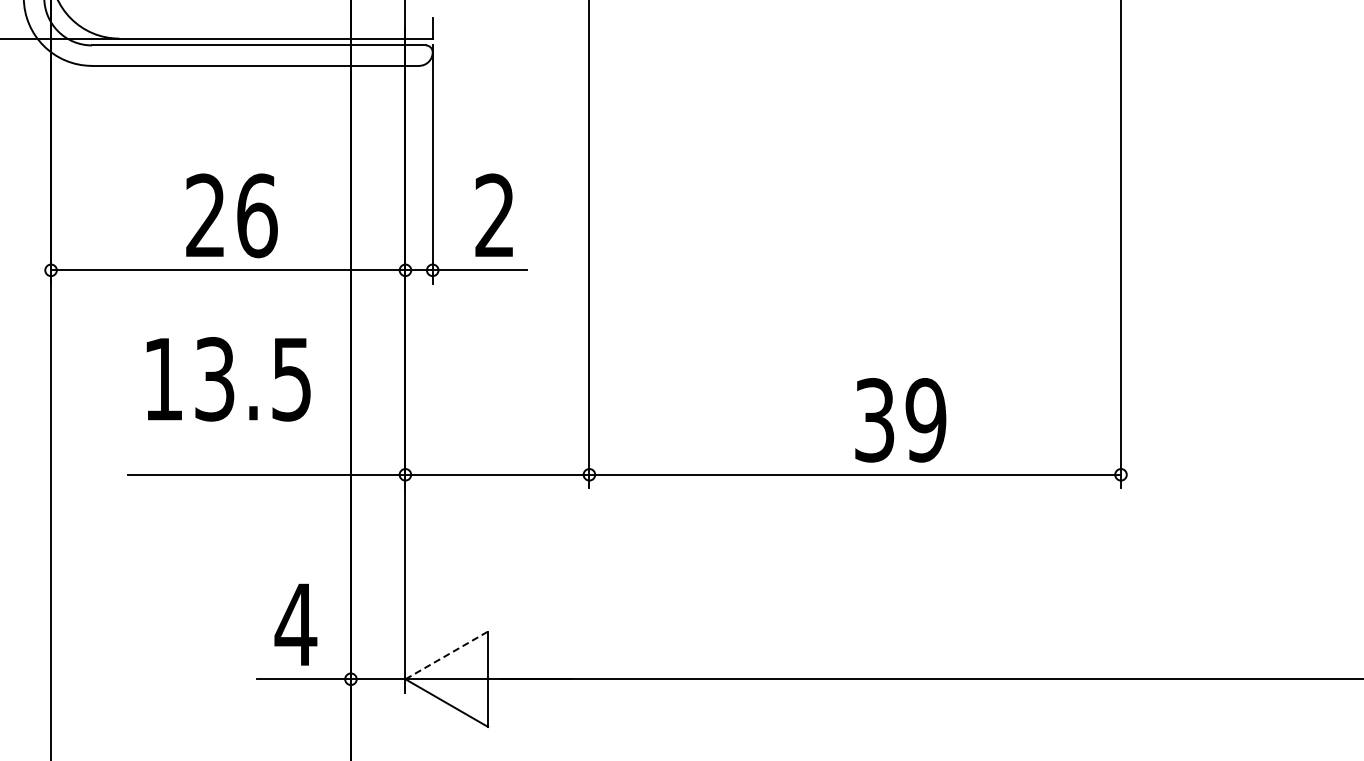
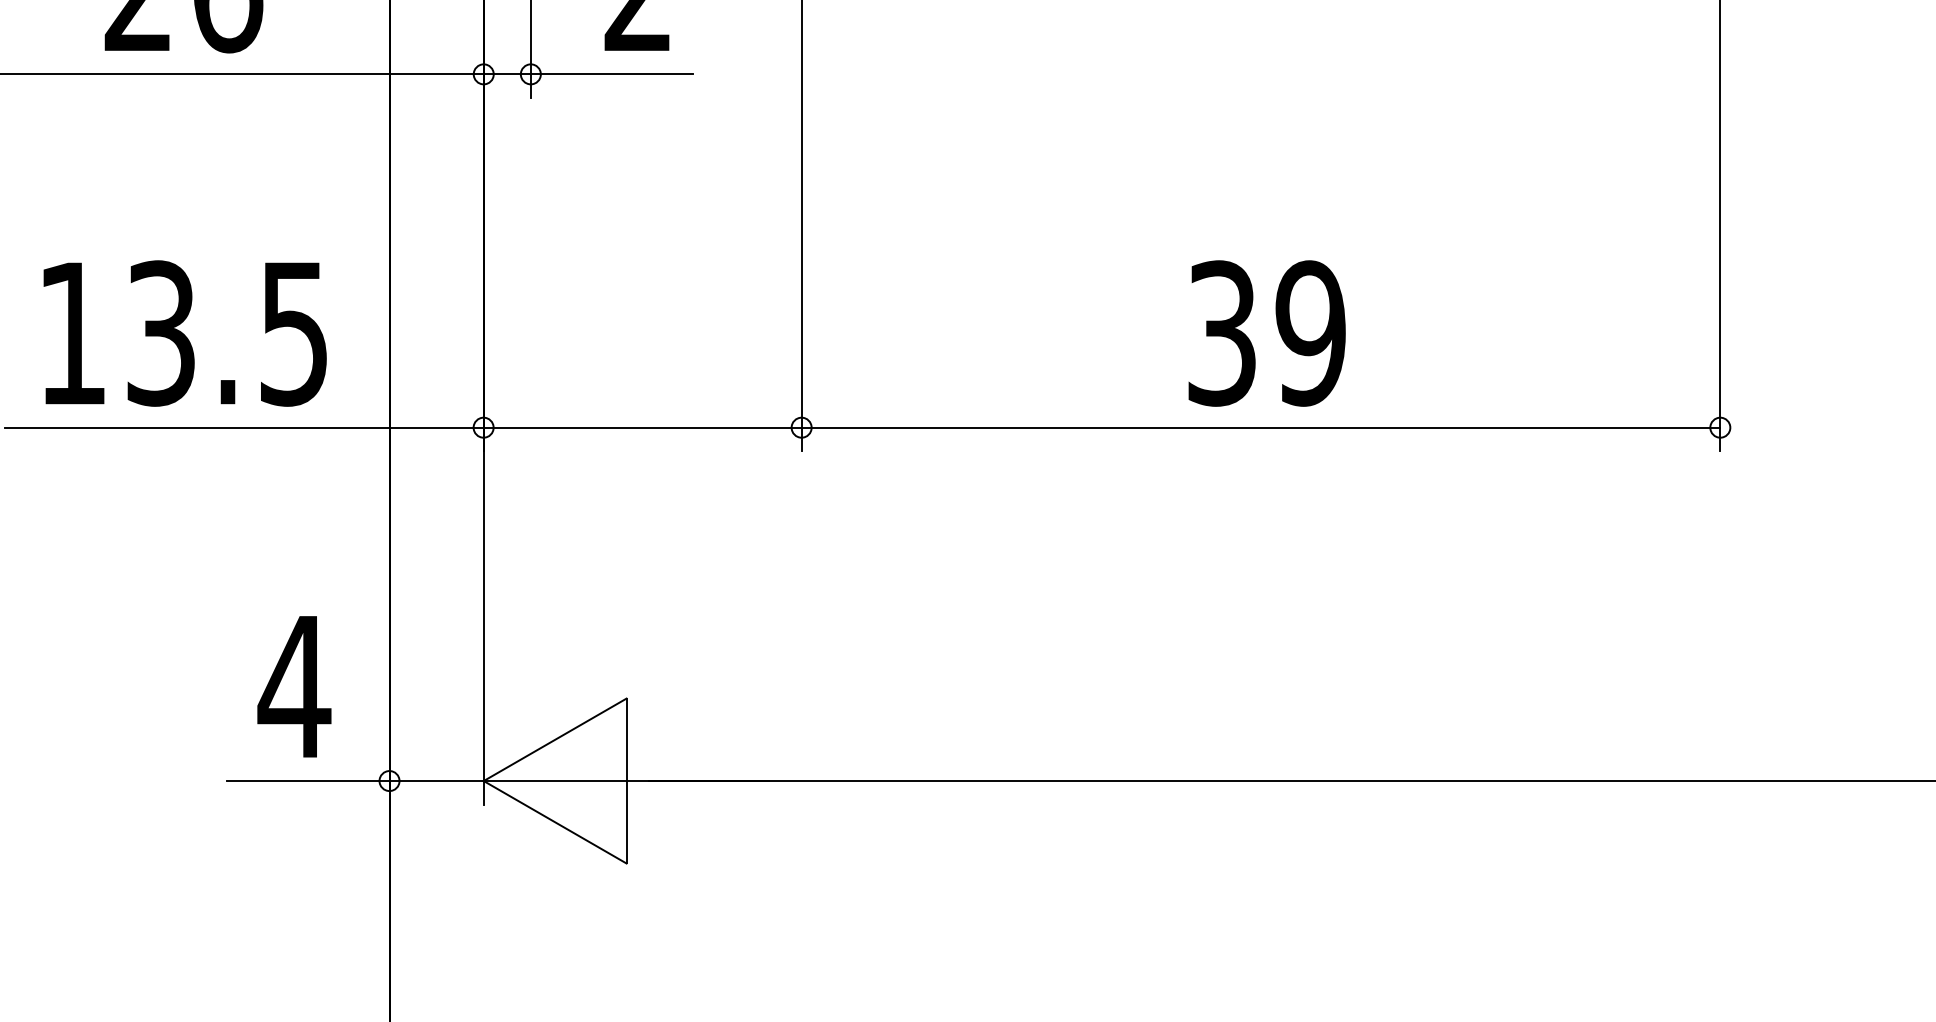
text: (228, 379) -> (184, 333), moved
text: (900, 420) -> (1266, 333), moved
line: (446, 655) -> (554, 739), dashed -> solid

